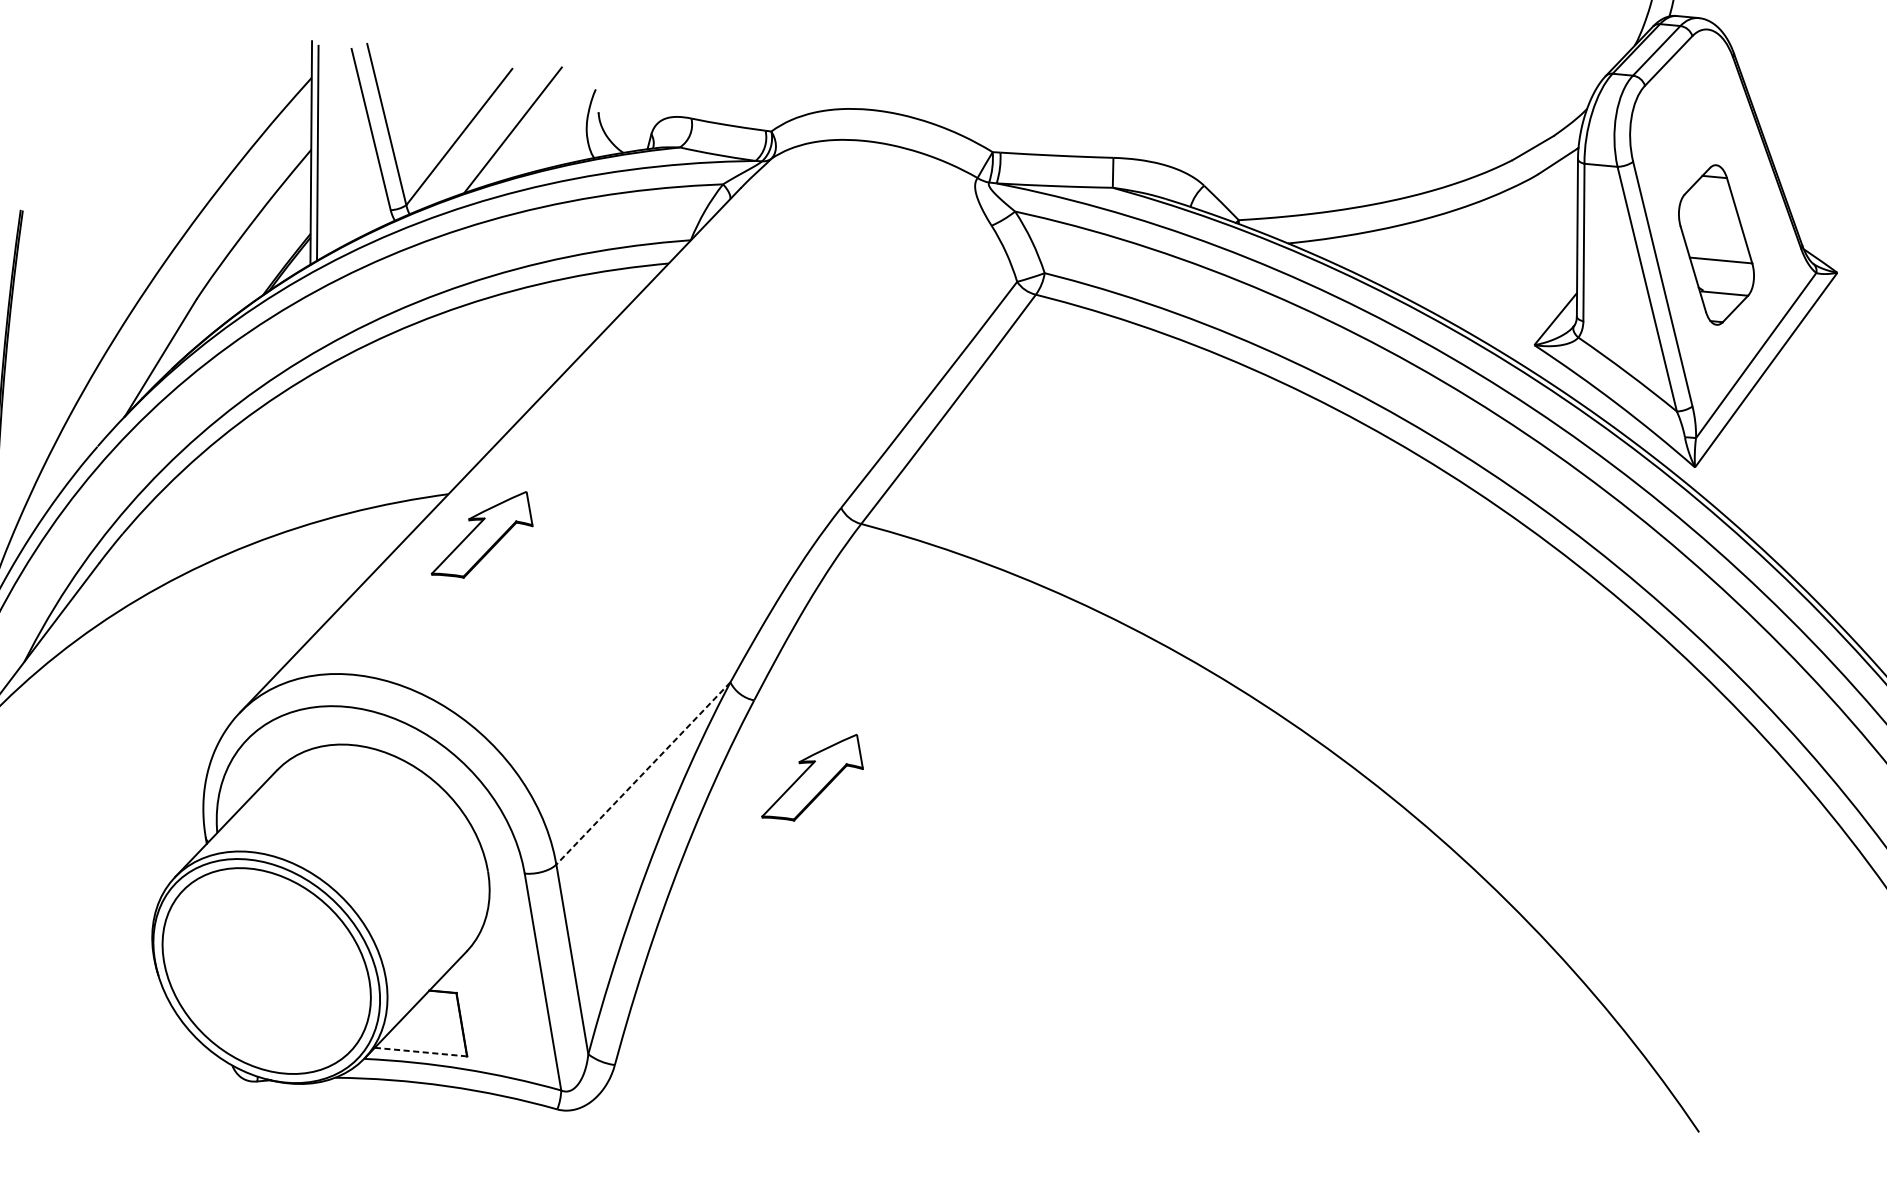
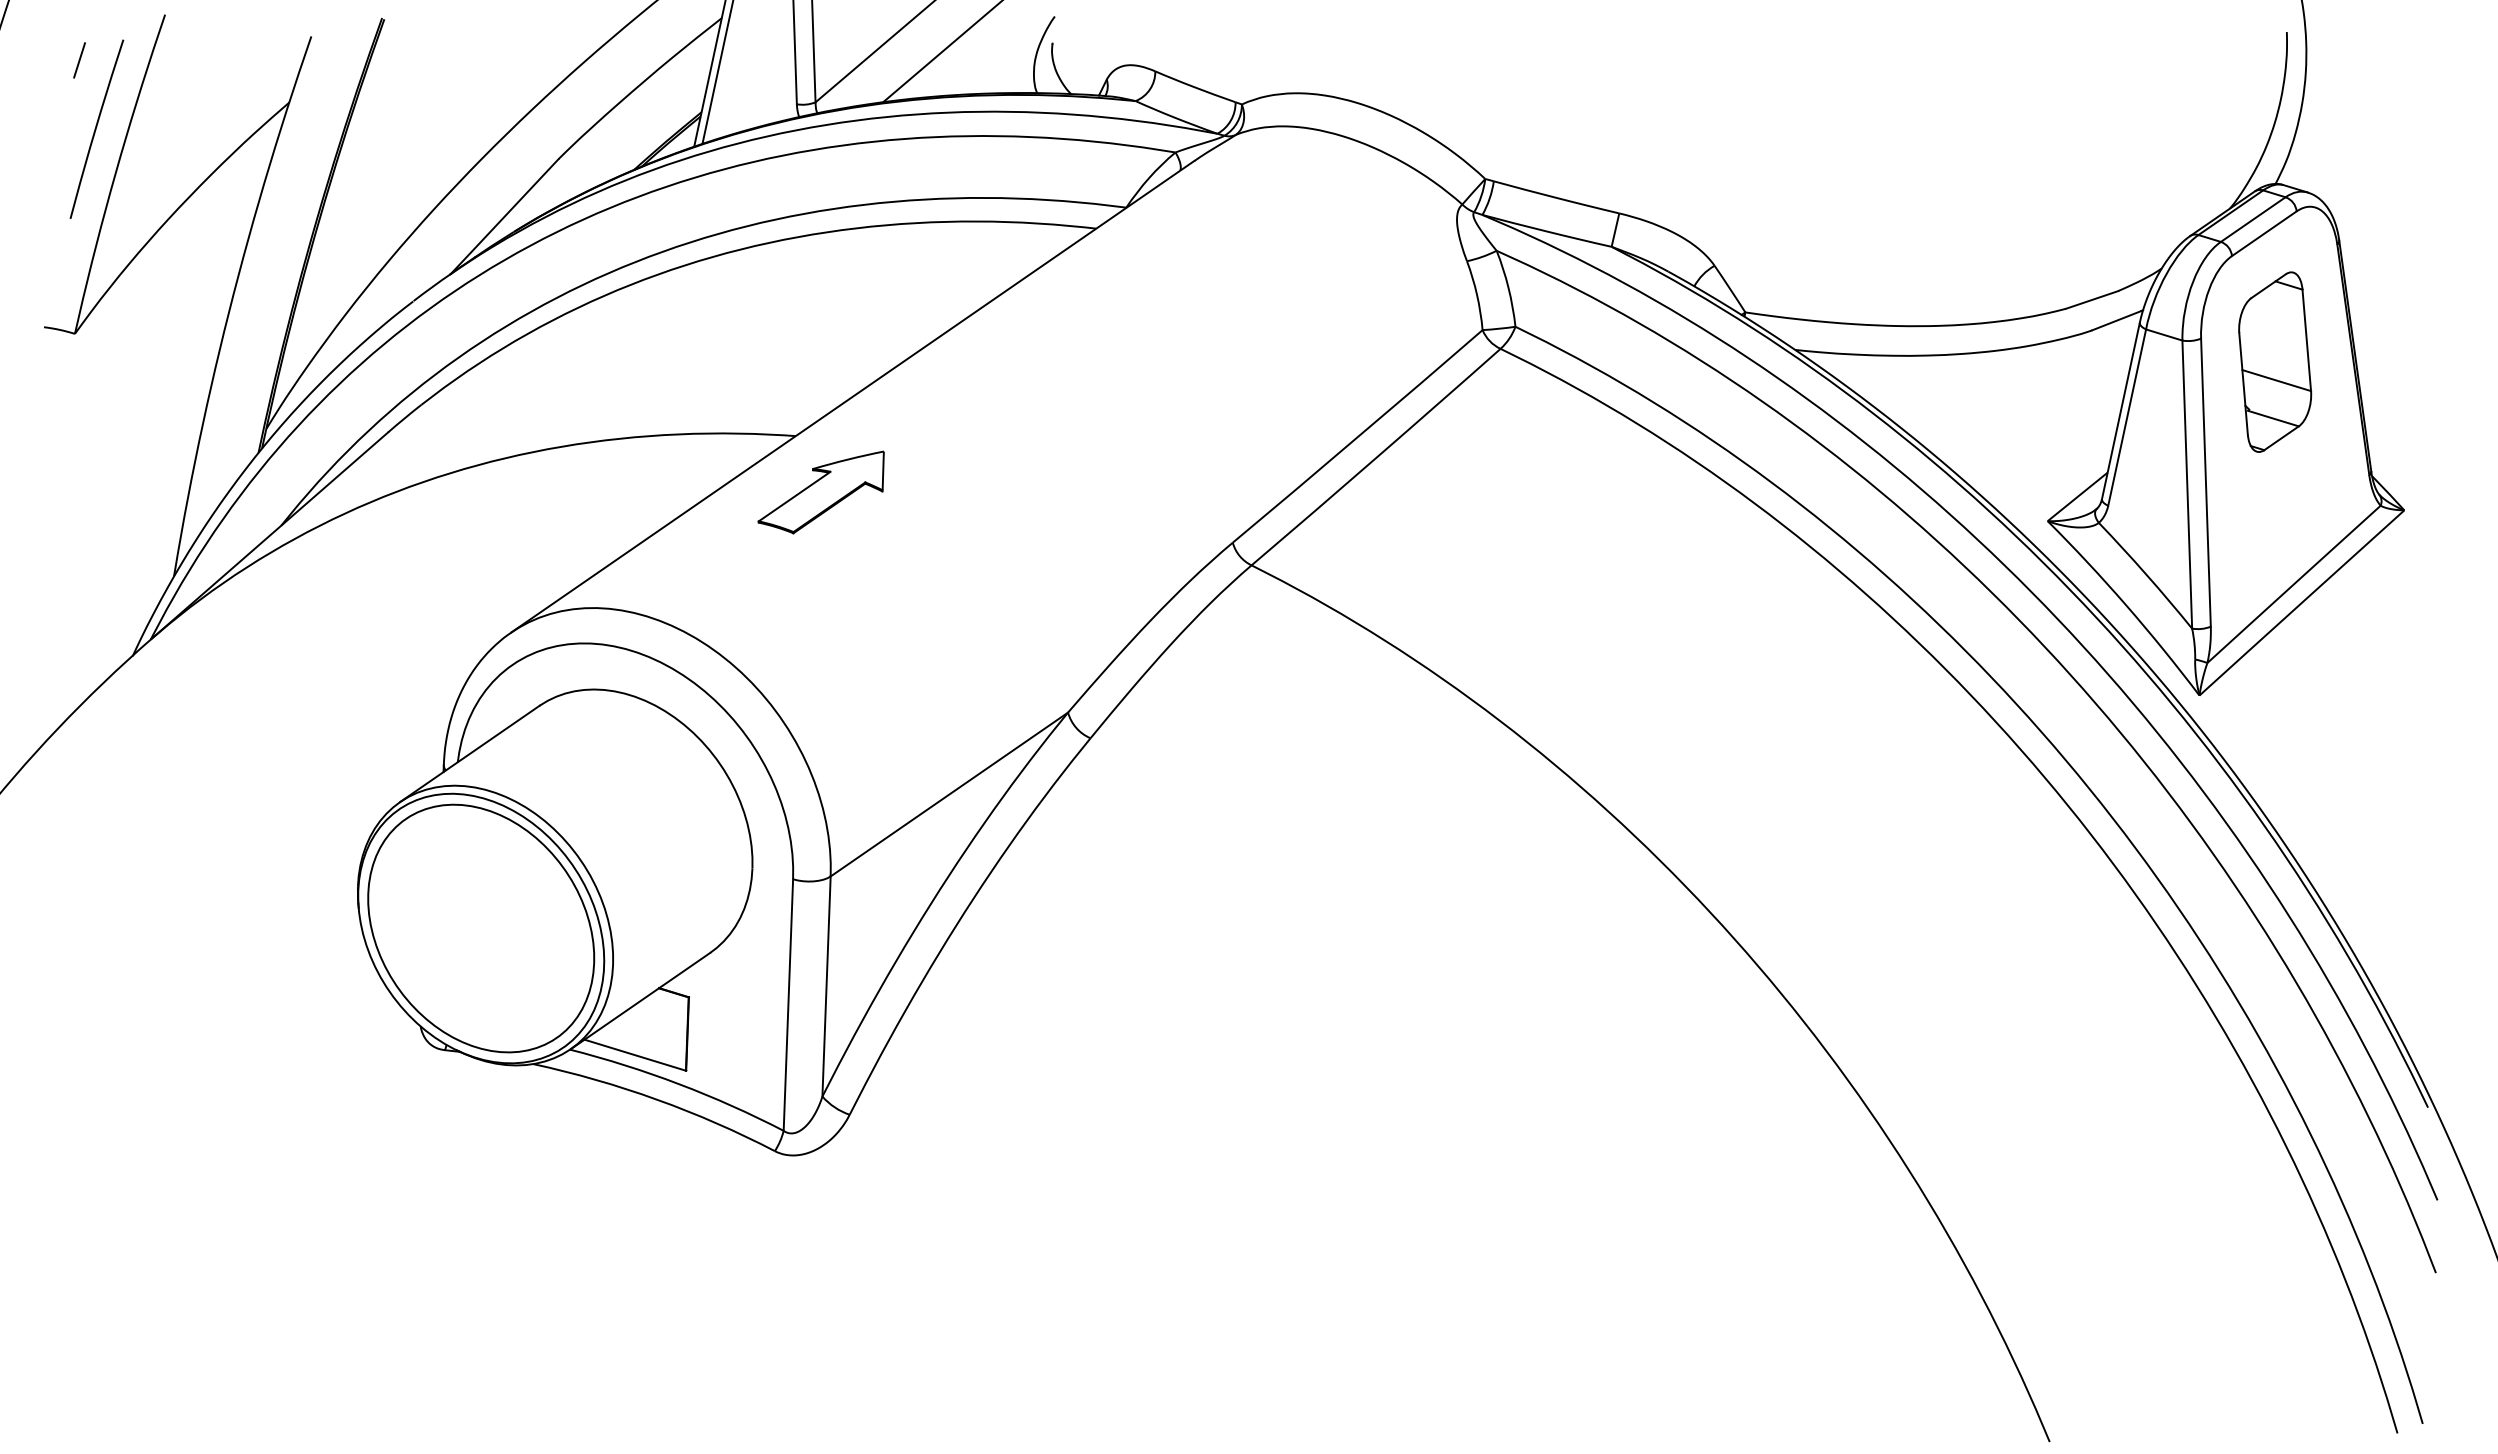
part: (1716, 244) -> (2275, 361), moved
line: (642, 773) -> (948, 794), dashed -> solid
part: (810, 780) -> (1134, 841), removed
line: (420, 1052) -> (634, 1055), dashed -> solid

